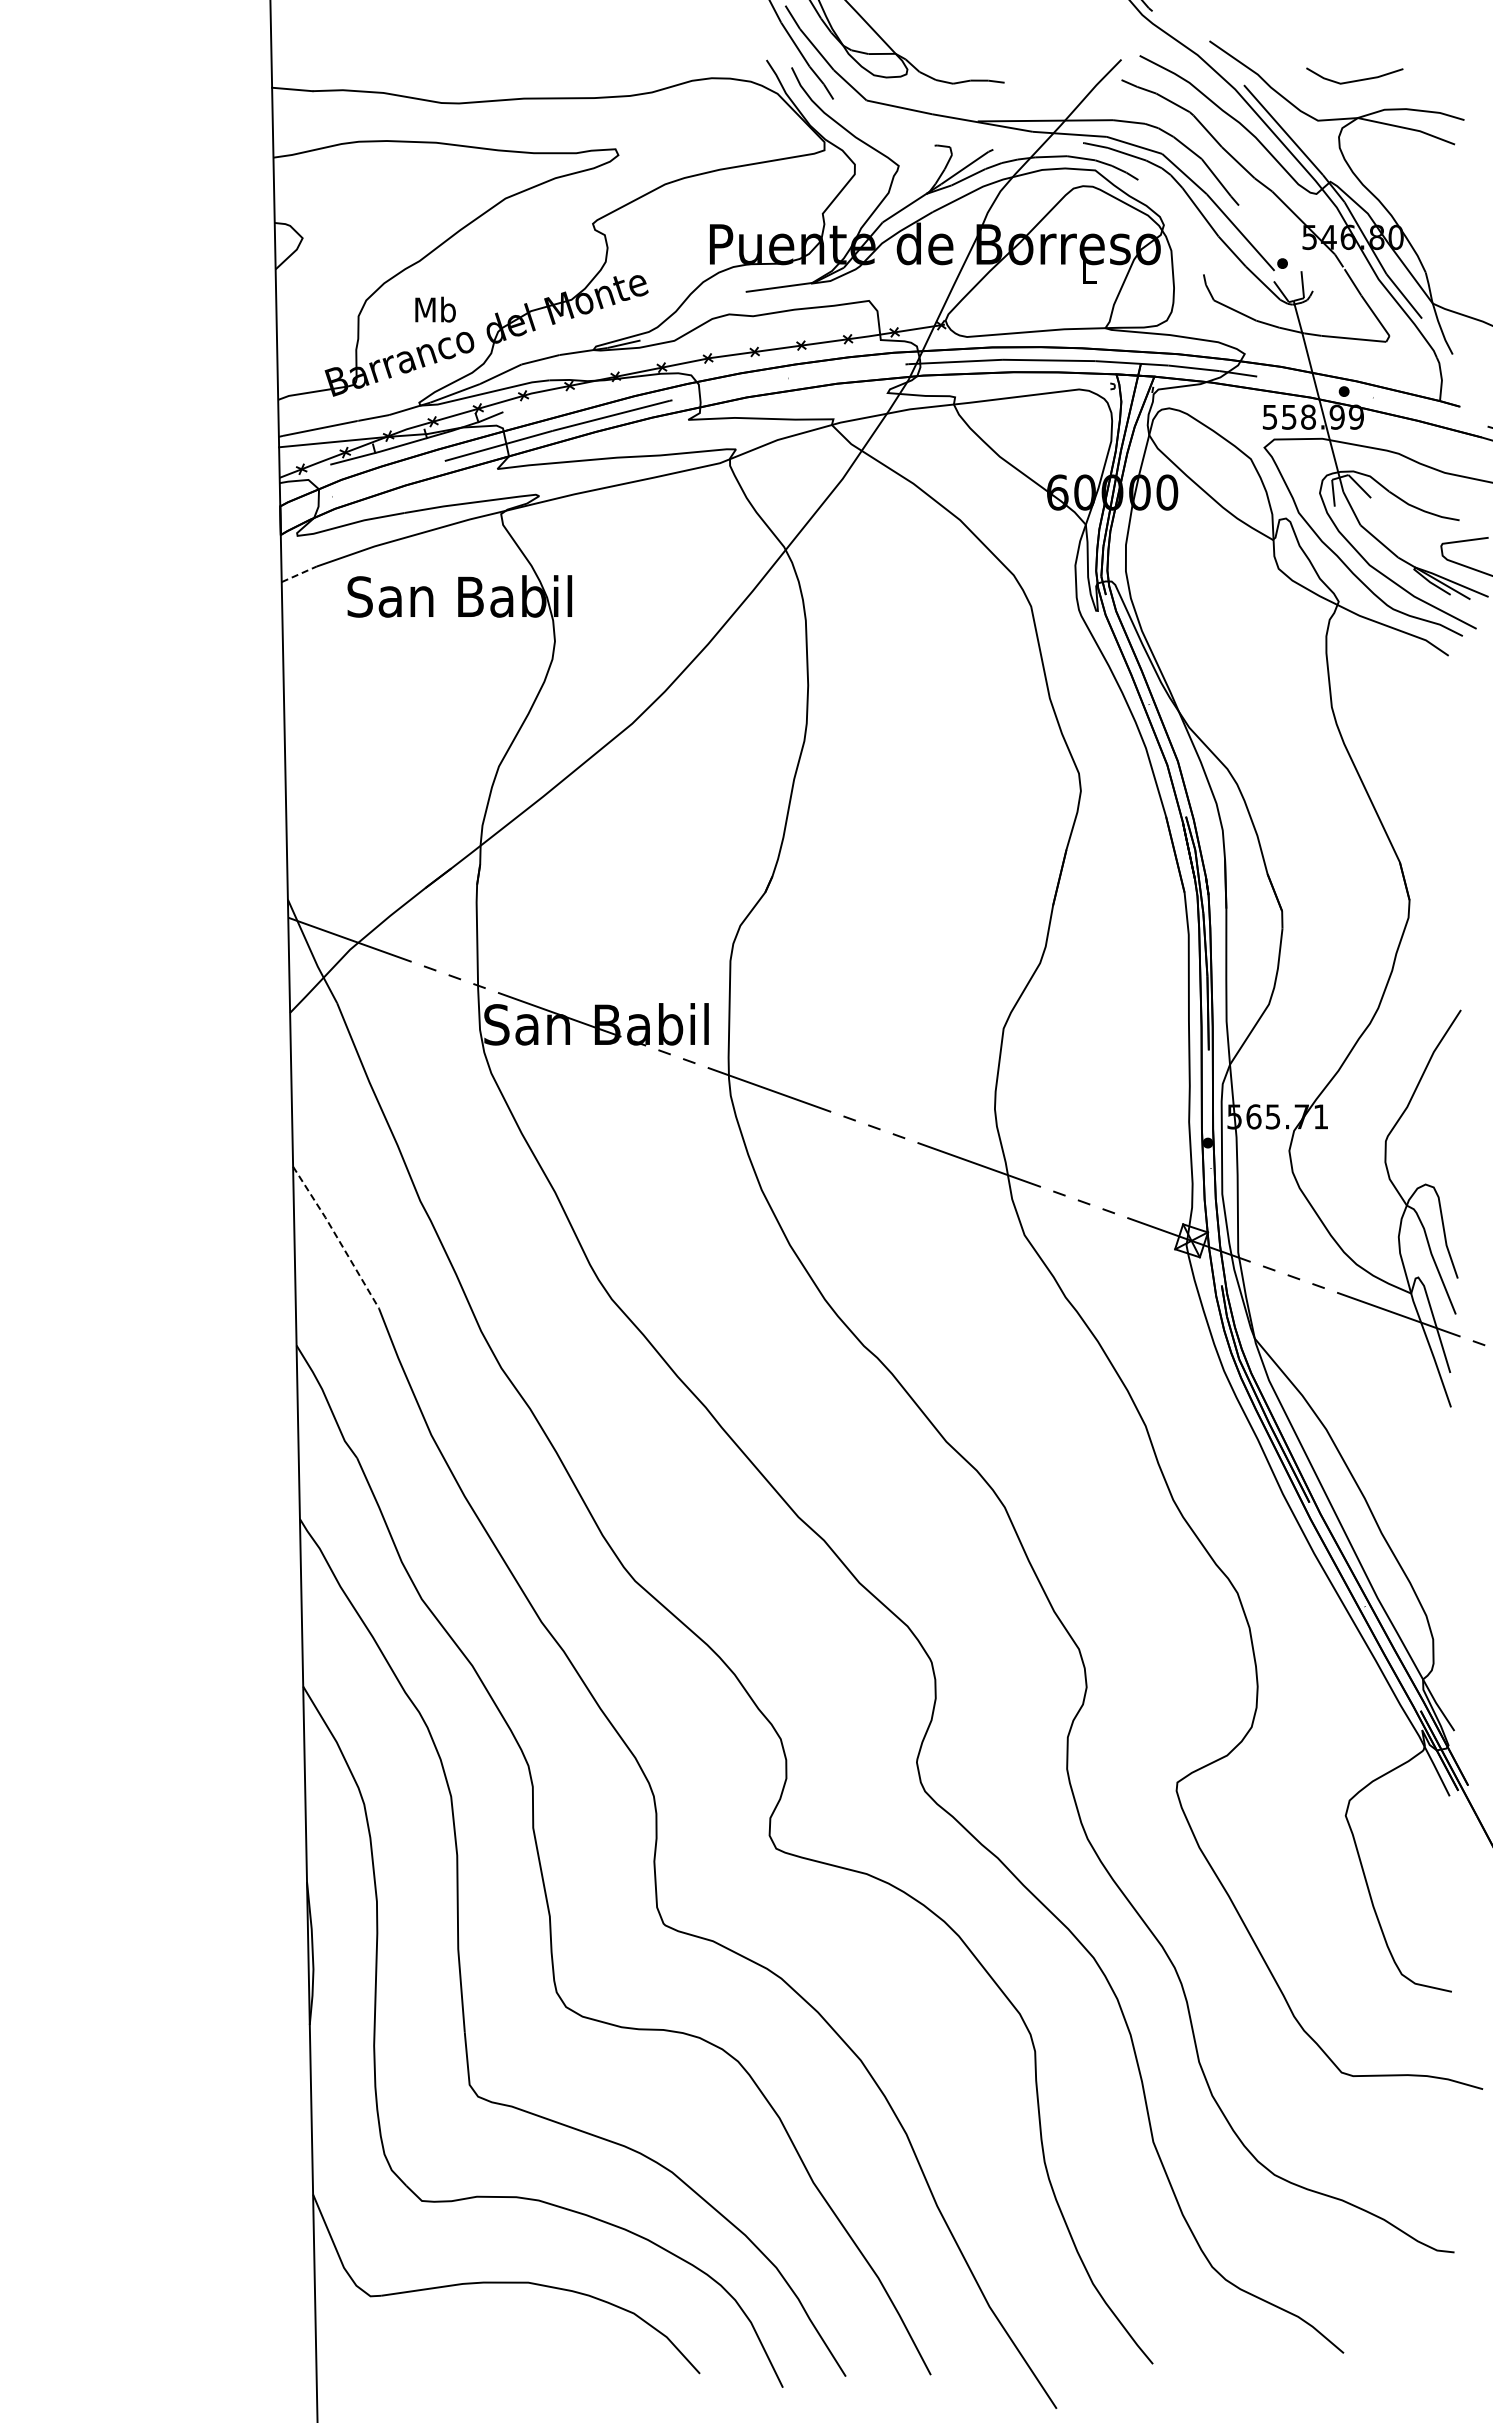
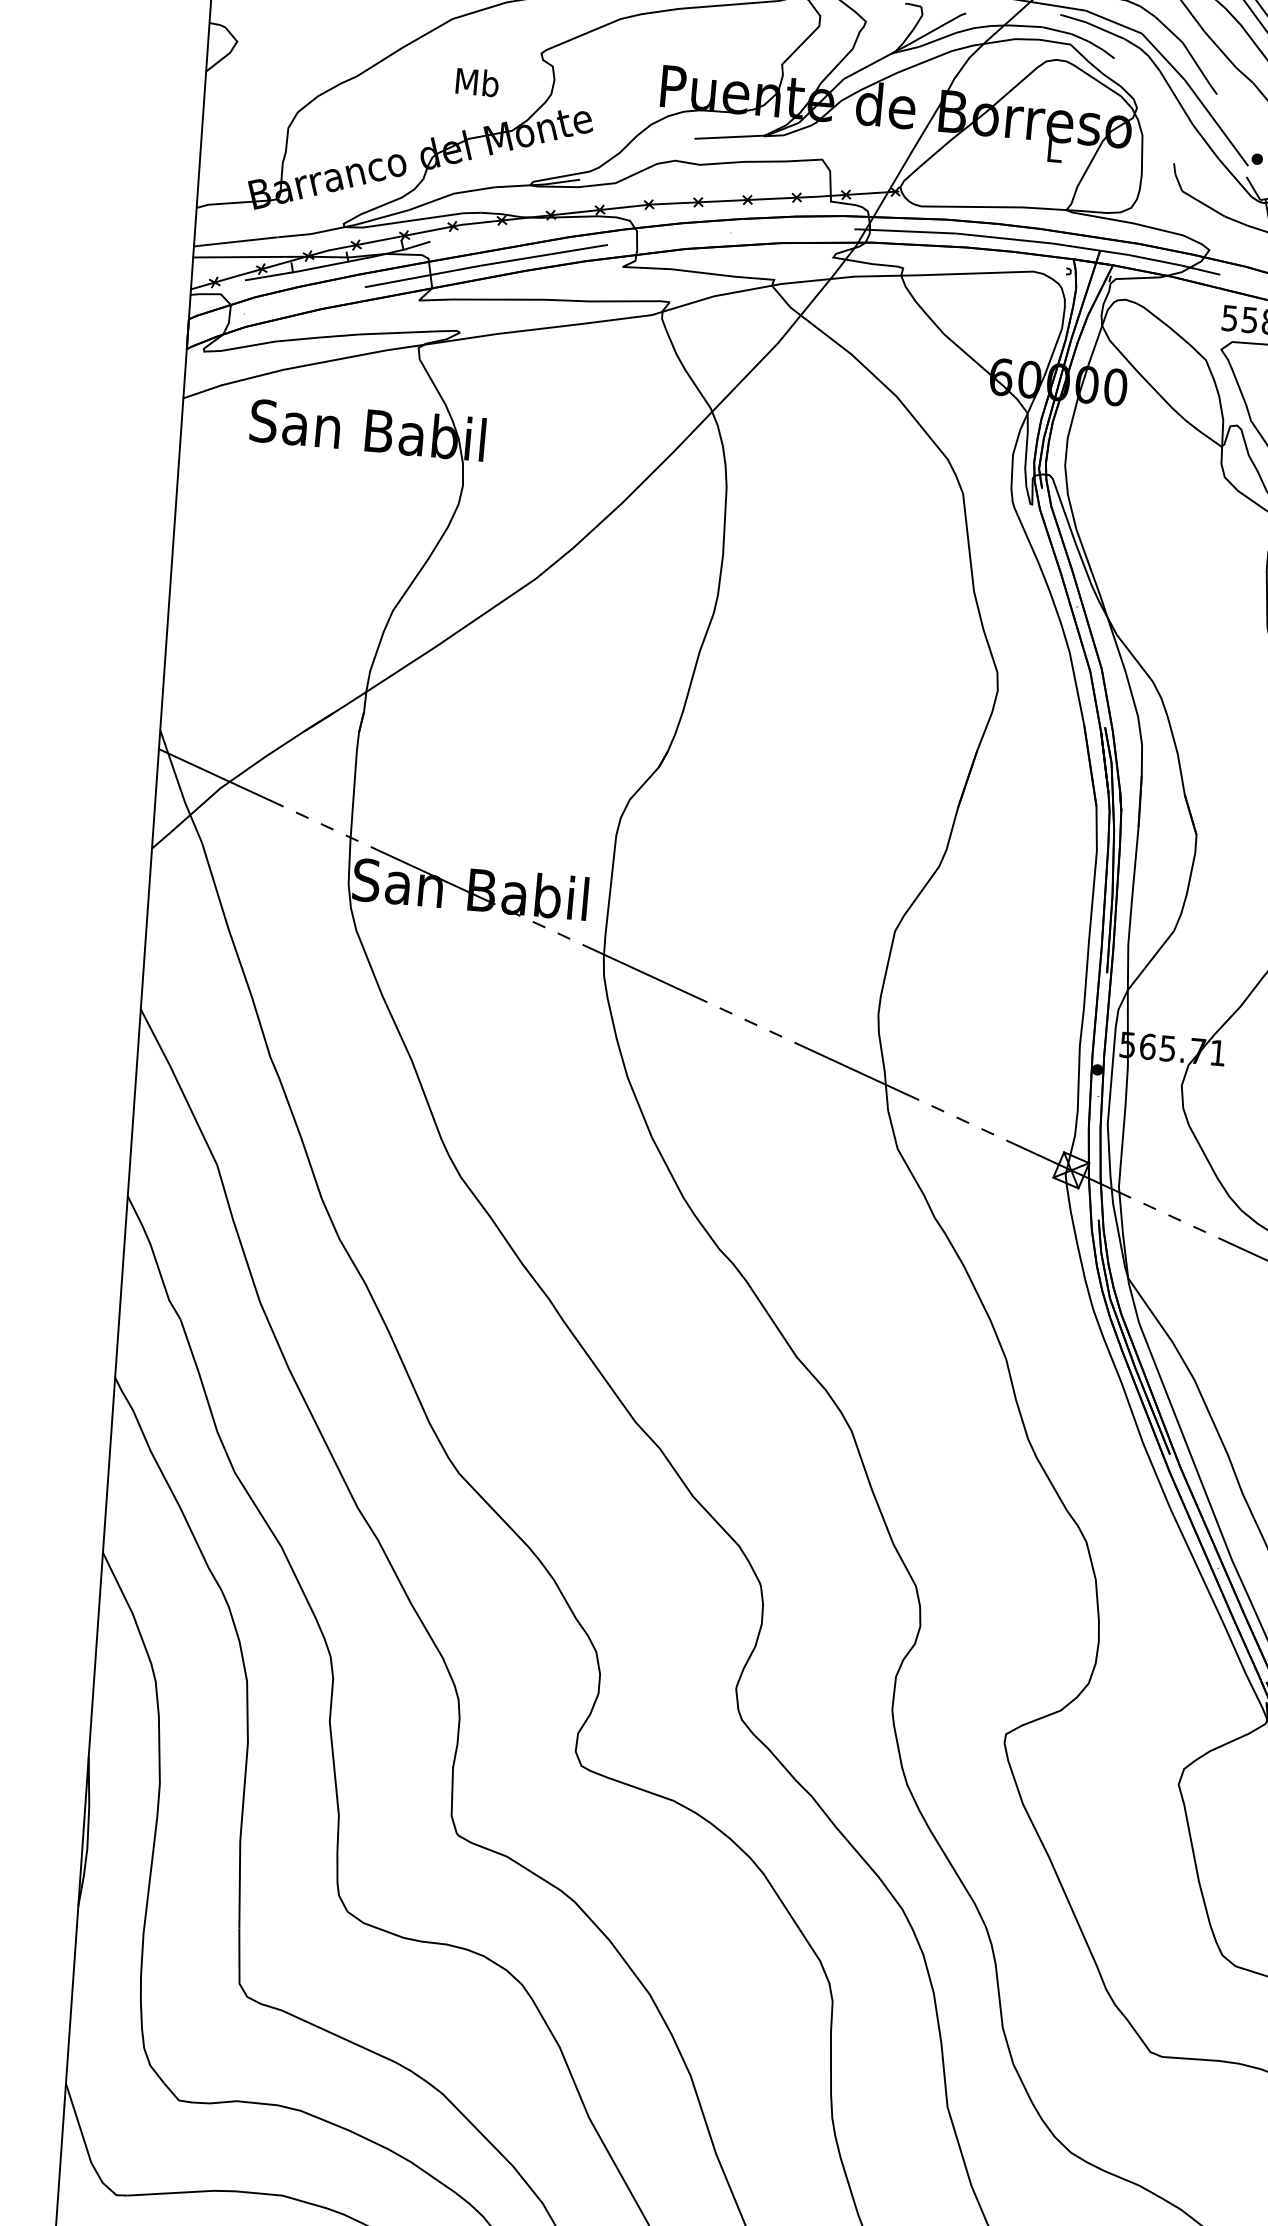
text: (435, 309) -> (477, 82), moved
line: (299, 574) -> (202, 392), dashed -> solid
line: (336, 1236) -> (179, 1086), dashed -> solid

